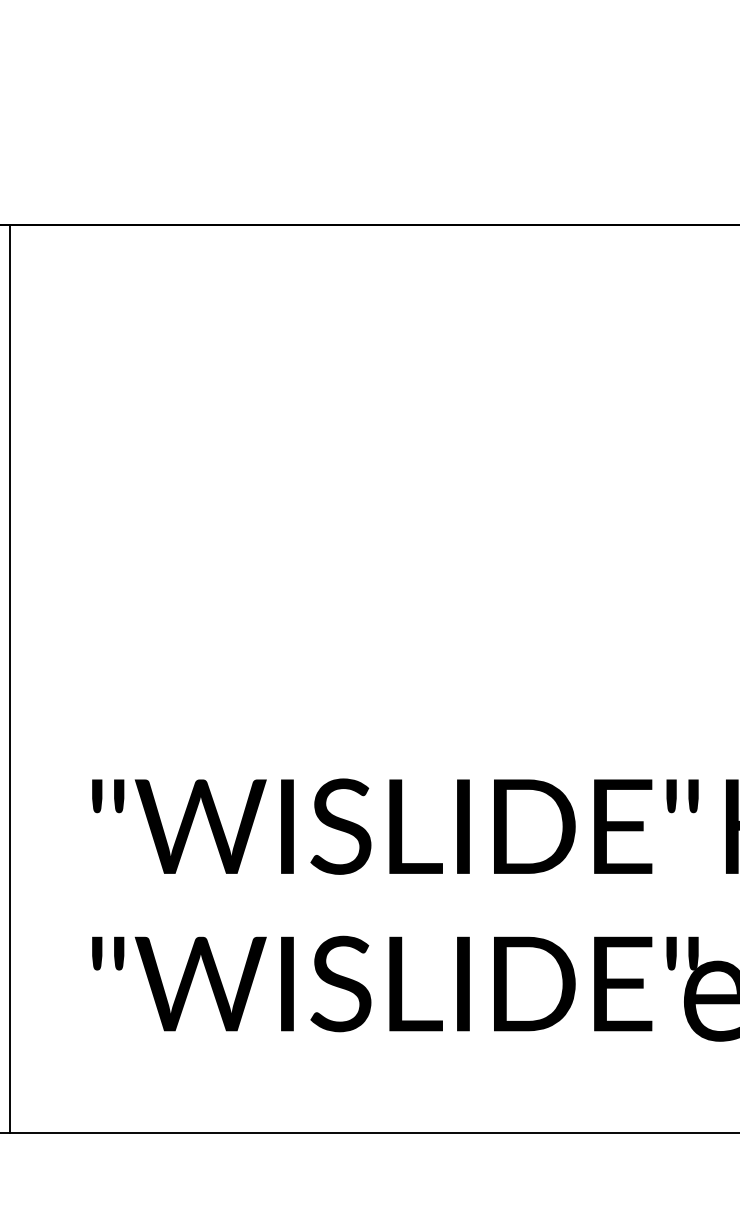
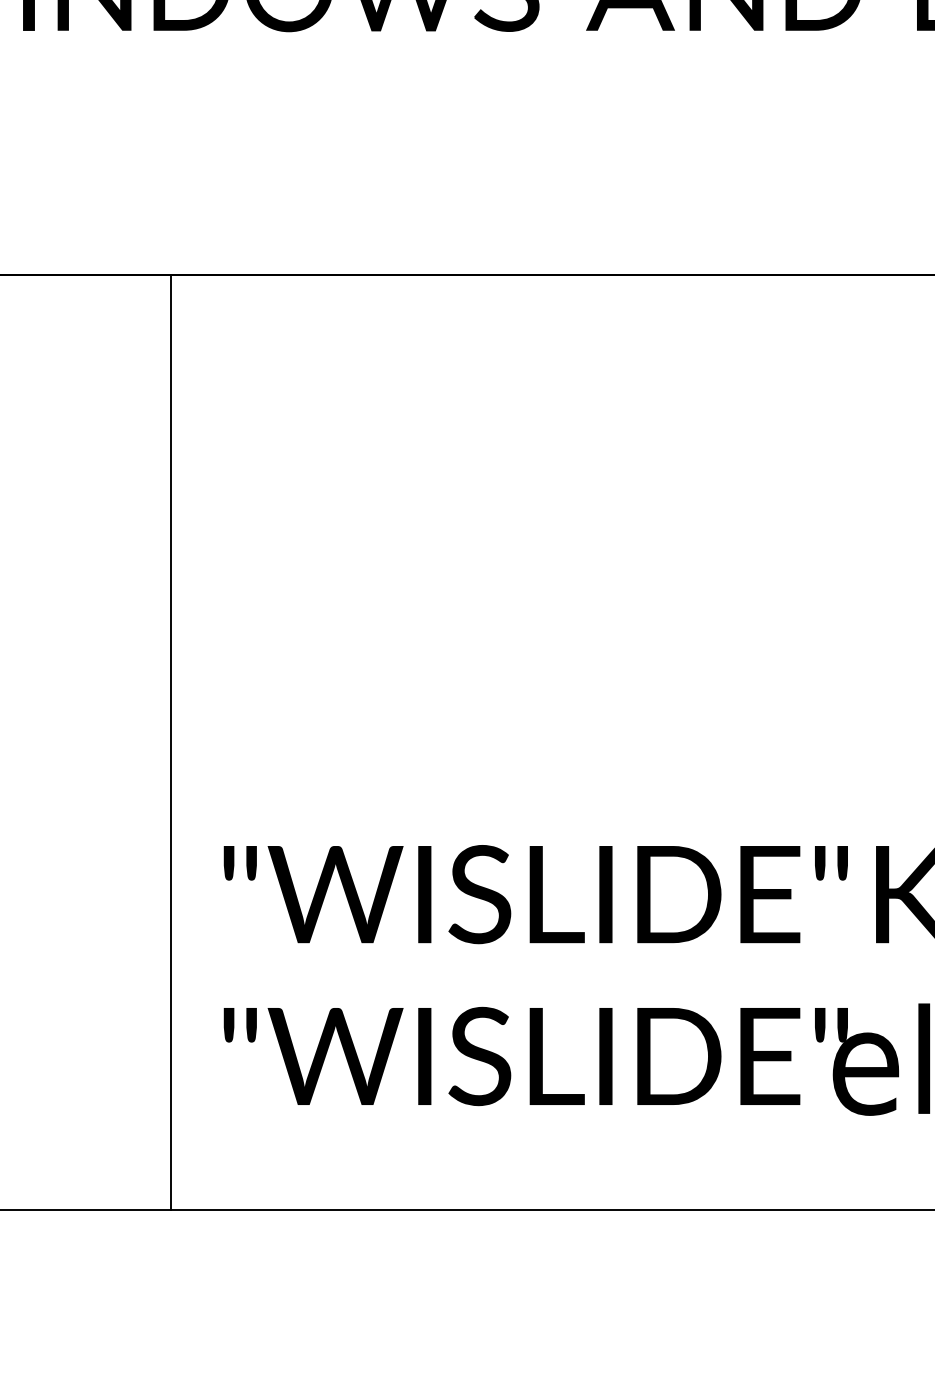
line: (10, 678) -> (170, 742), moved

